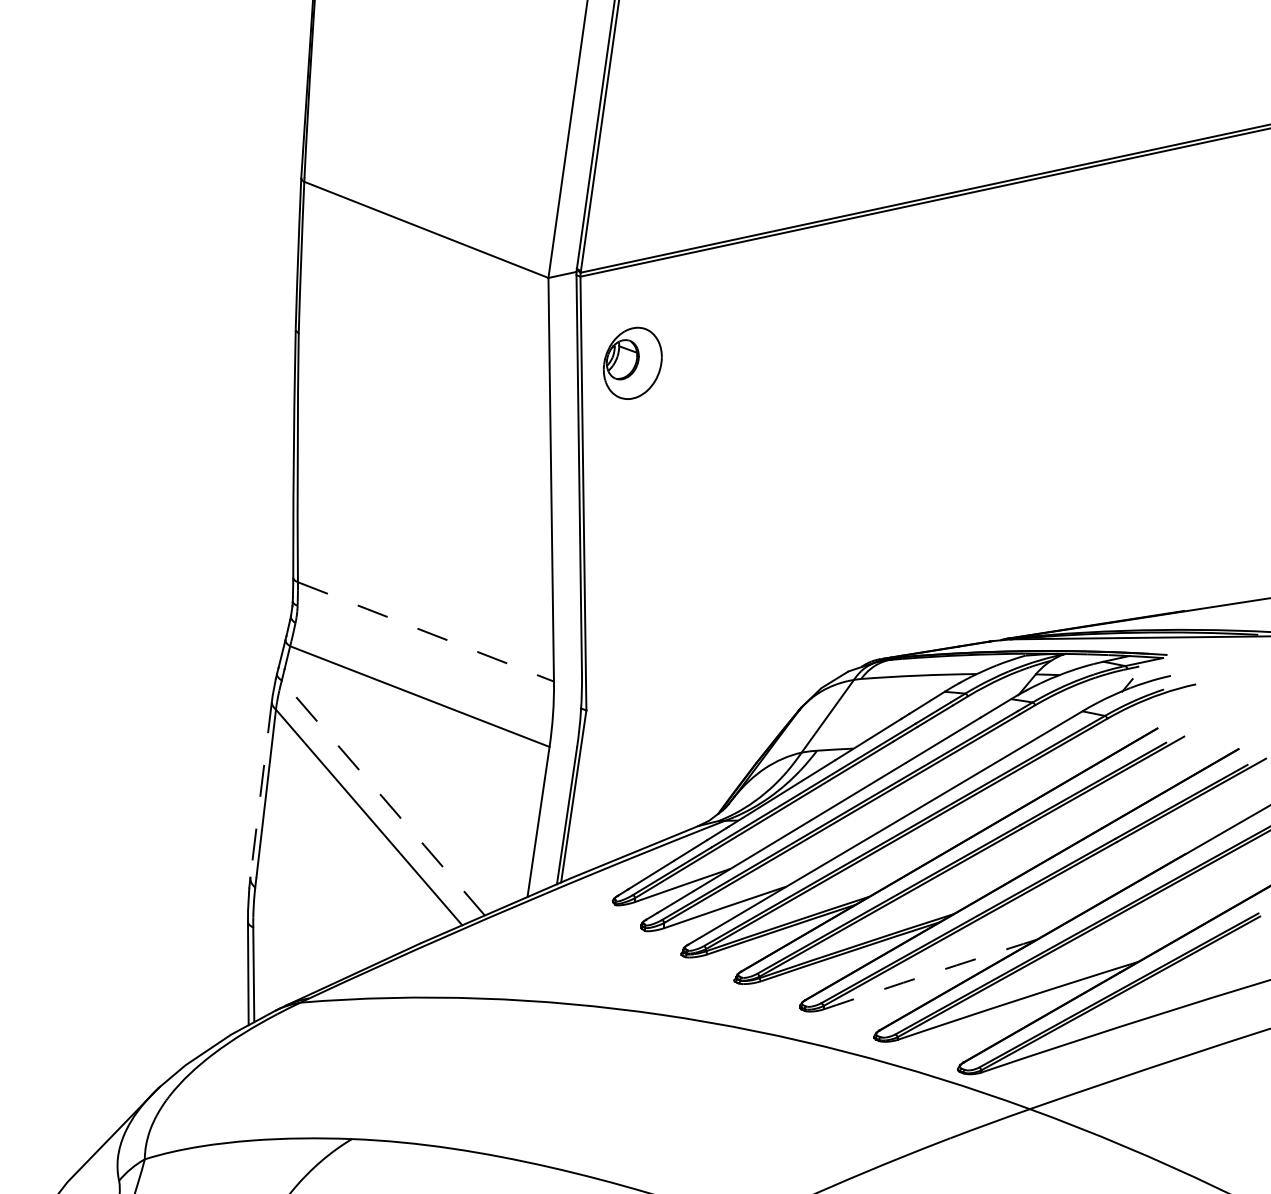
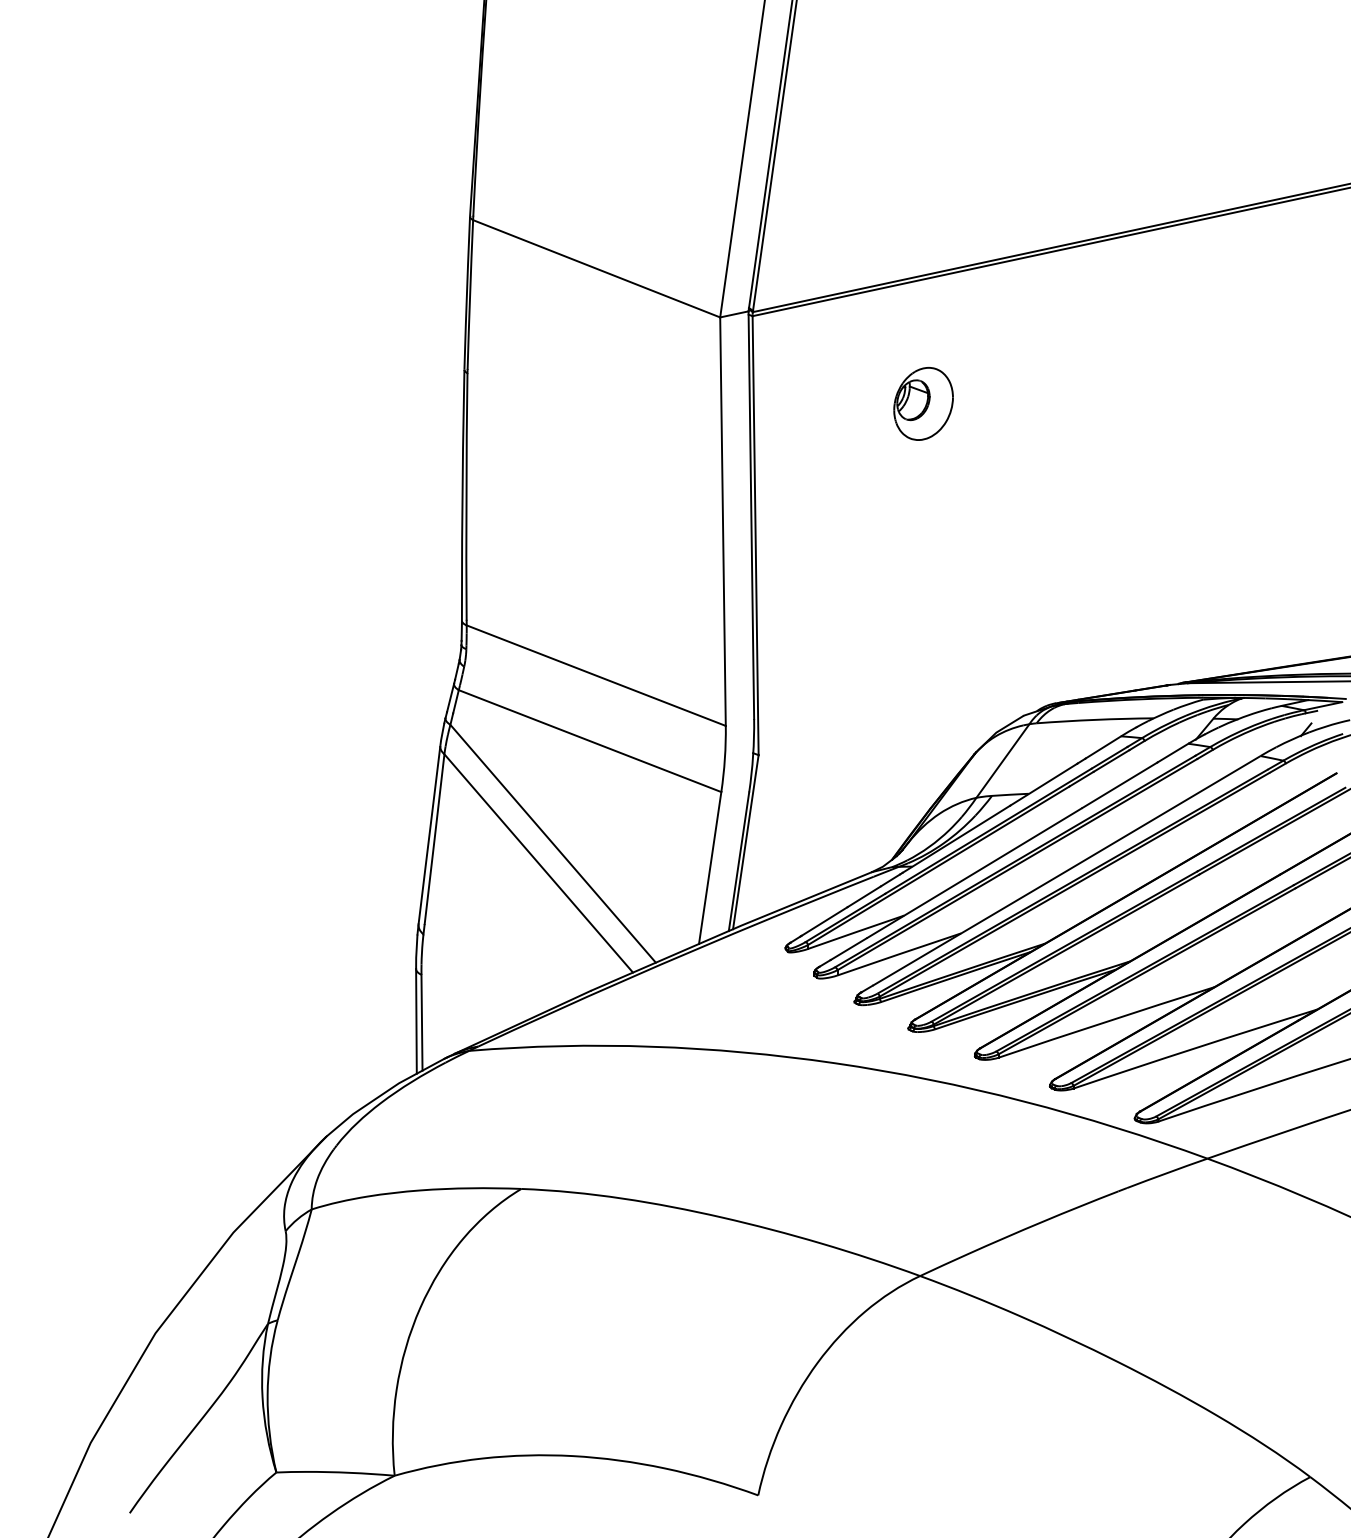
part: (632, 362) -> (923, 403), moved
line: (426, 631) -> (596, 675), dashed -> solid
line: (261, 789) -> (429, 835), dashed -> solid
line: (382, 797) -> (552, 843), dashed -> solid
arc: (930, 973) -> (1106, 1021), dashed -> solid

